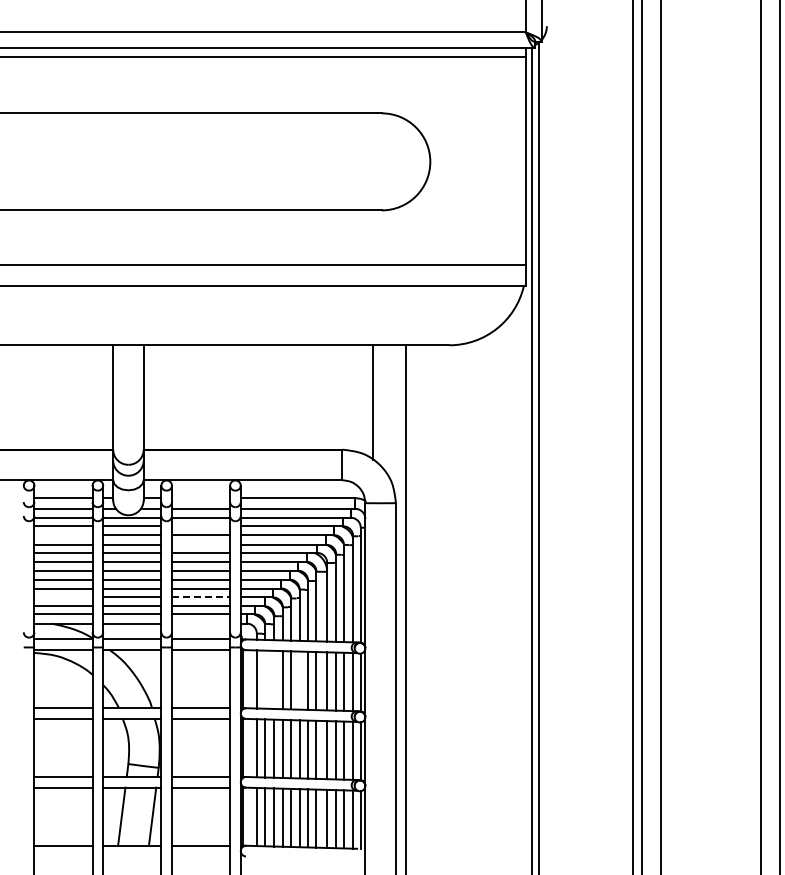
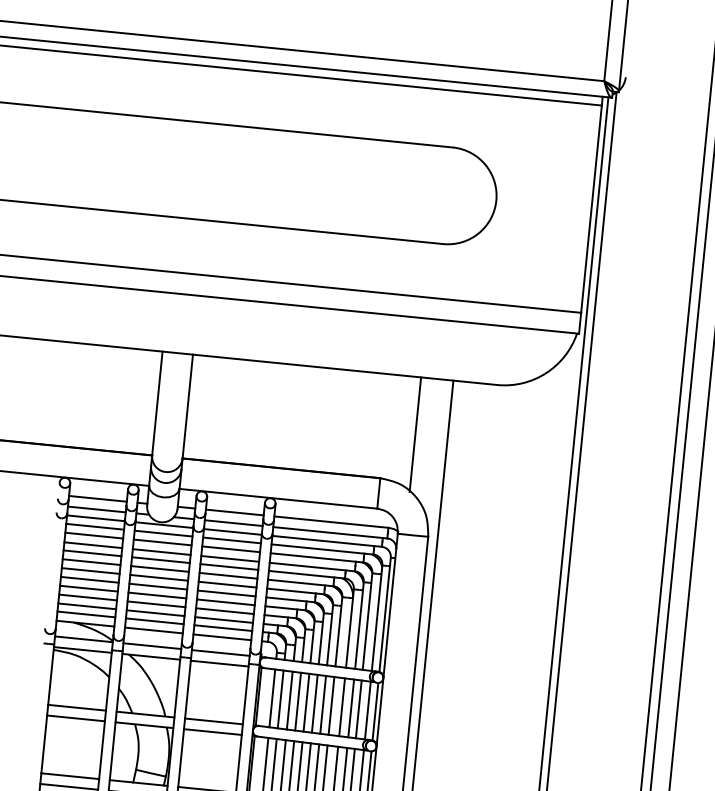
line: (201, 498) -> (235, 512), added
line: (201, 526) -> (232, 540), added
line: (63, 535) -> (94, 535), added
line: (201, 544) -> (230, 558), added
line: (63, 597) -> (88, 597), added
line: (201, 597) -> (225, 611), dashed -> solid
line: (201, 623) -> (222, 637), added
line: (265, 679) -> (280, 699), added
line: (274, 679) -> (289, 700), added
line: (299, 680) -> (314, 703), added

